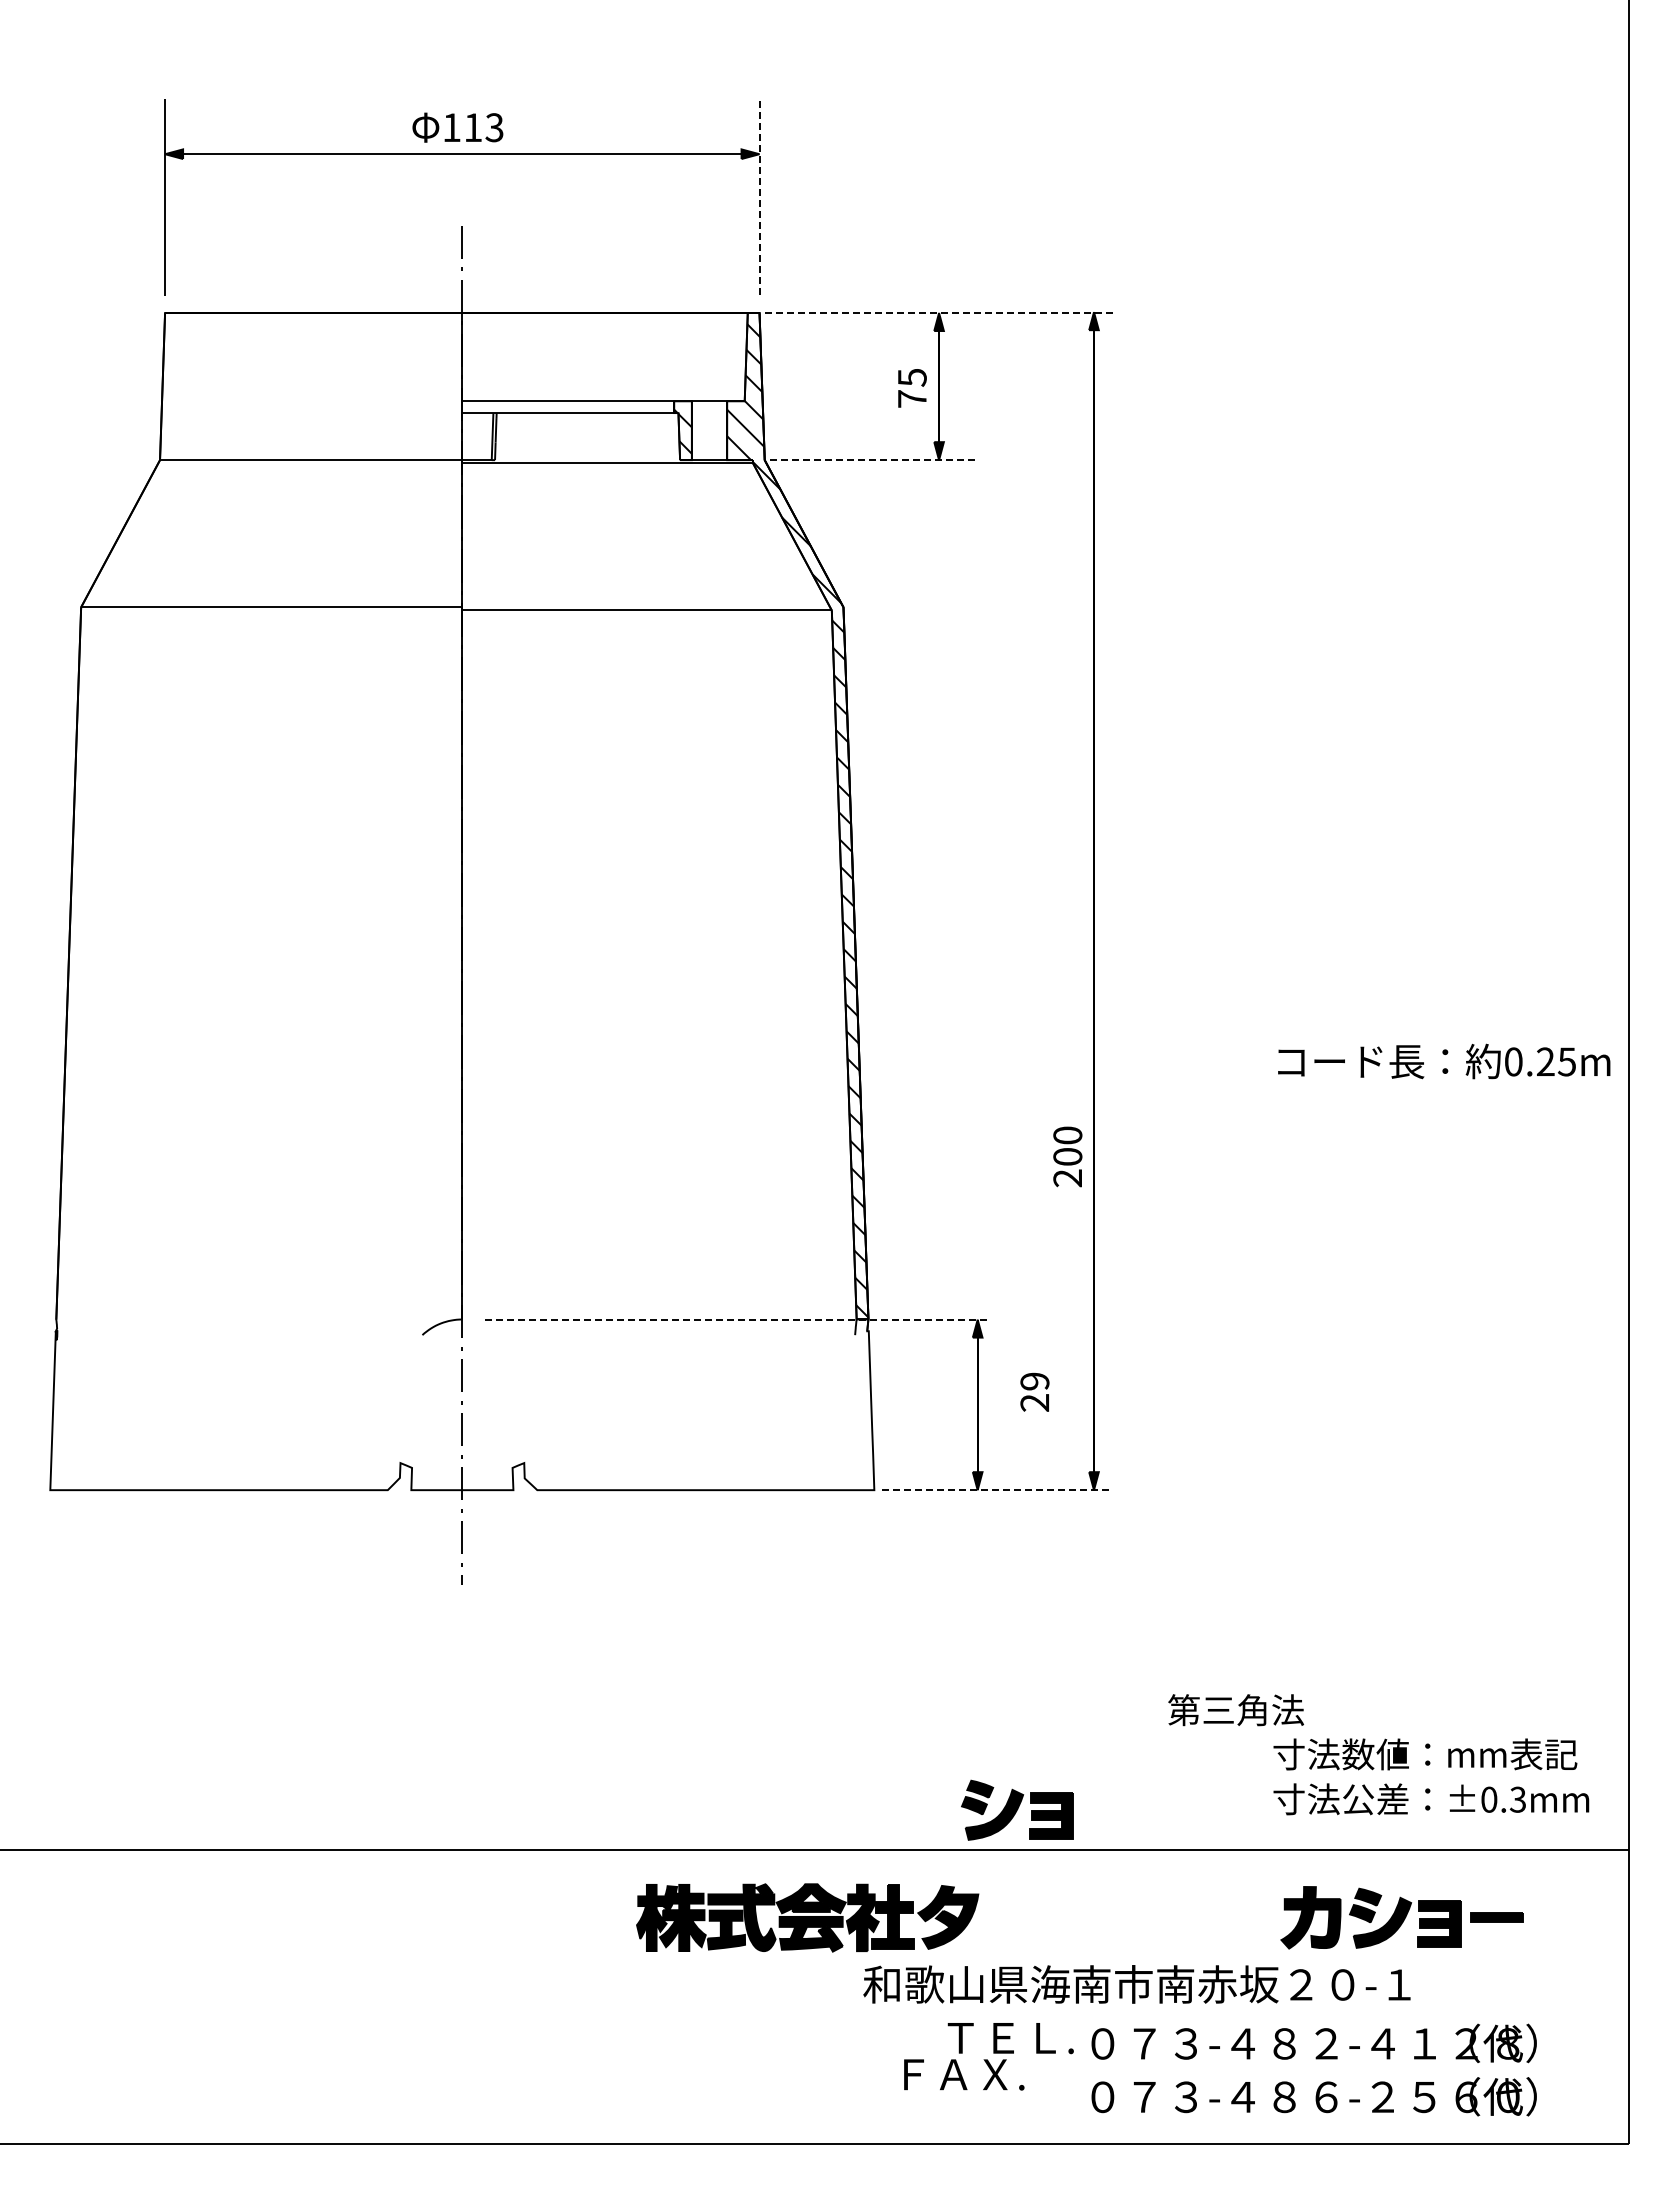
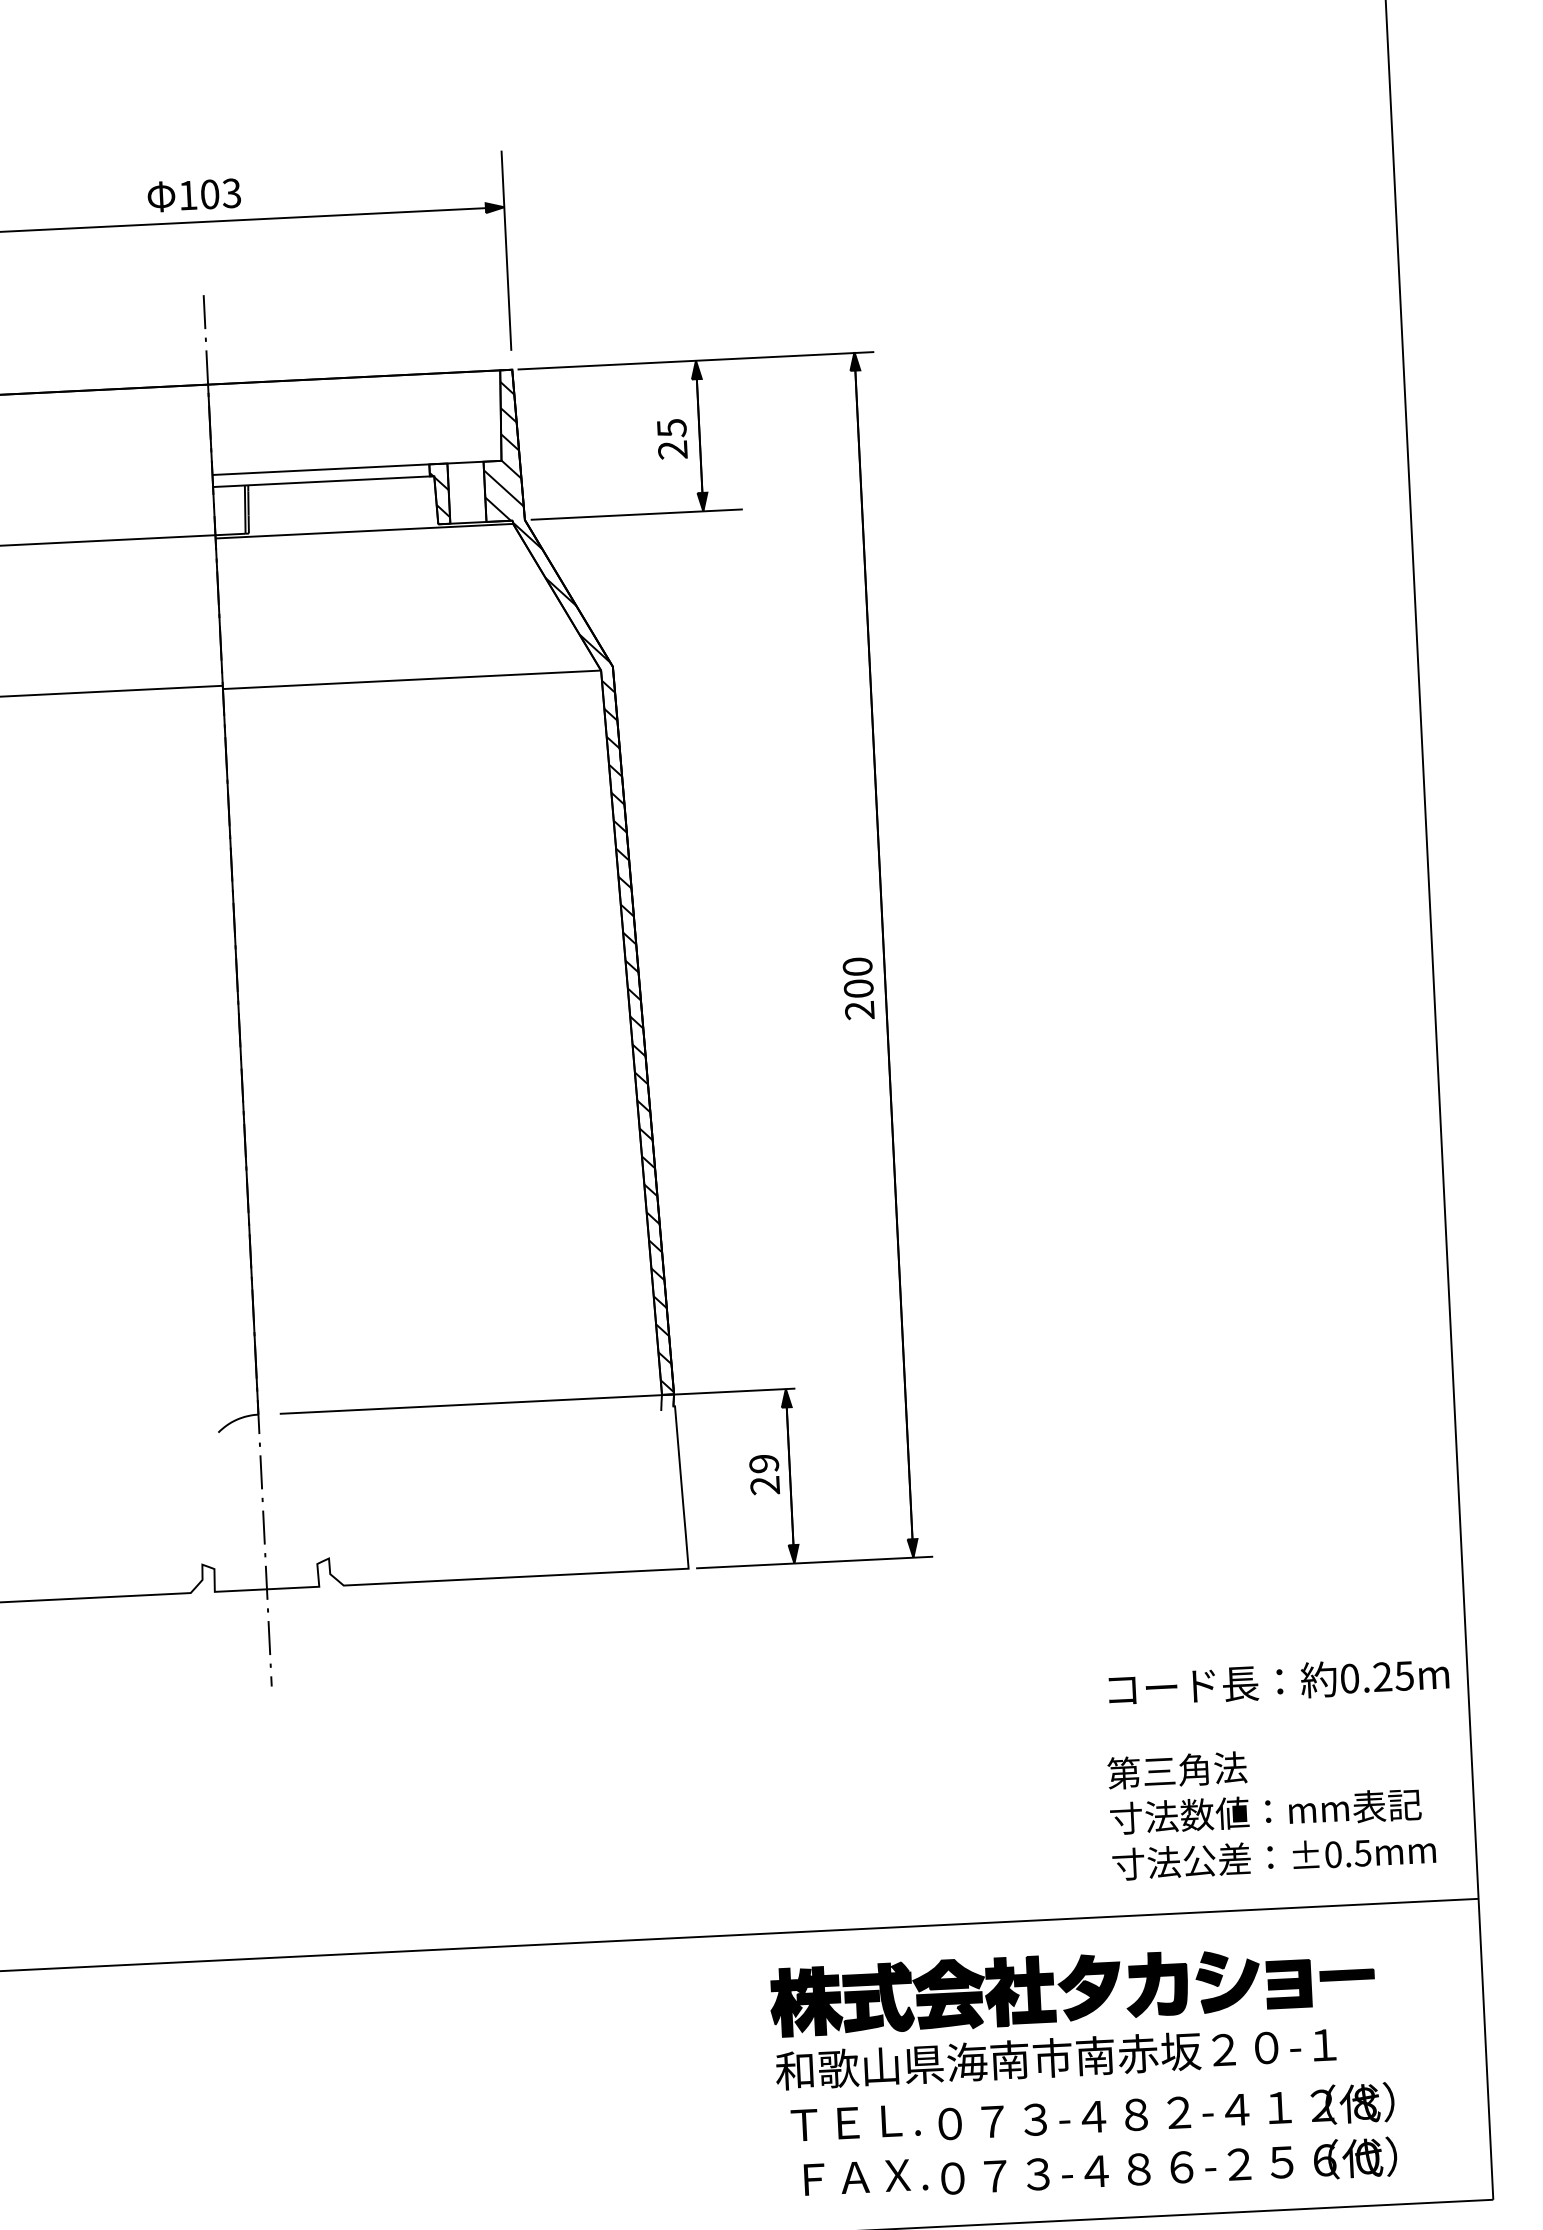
text: (473, 127) -> (210, 194), 113 -> 103
line: (759, 196) -> (506, 250), dashed -> solid
line: (939, 313) -> (696, 361), dashed -> solid
text: (911, 398) -> (672, 449), 75 -> 25
line: (874, 460) -> (637, 514), dashed -> solid
text: (1444, 1061) -> (1279, 1681), moved
text: (1067, 1156) -> (858, 988), moved
line: (735, 1319) -> (538, 1400), dashed -> solid
text: (1034, 1391) -> (764, 1474), moved
line: (997, 1490) -> (814, 1562), dashed -> solid
text: (1235, 1710) -> (1176, 1770), moved
text: (1517, 1799) -> (1362, 1853), ±0.3mm -> ±0.5mm
part: (1017, 1809) -> (851, 1888), removed
part: (807, 1917) -> (945, 1994), moved
text: (1136, 1984) -> (1055, 2057), moved
text: (964, 2074) -> (866, 2176), moved

